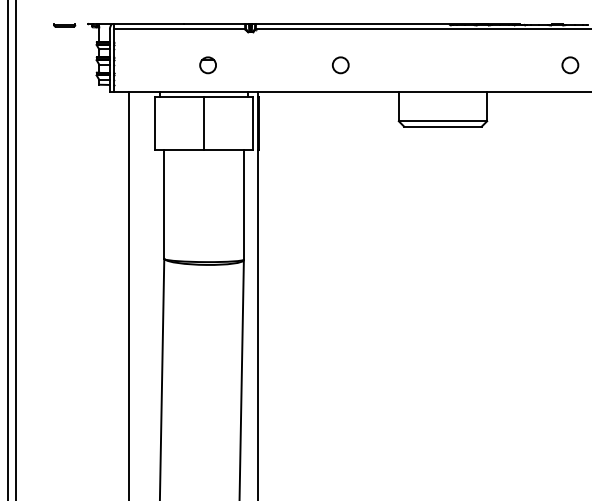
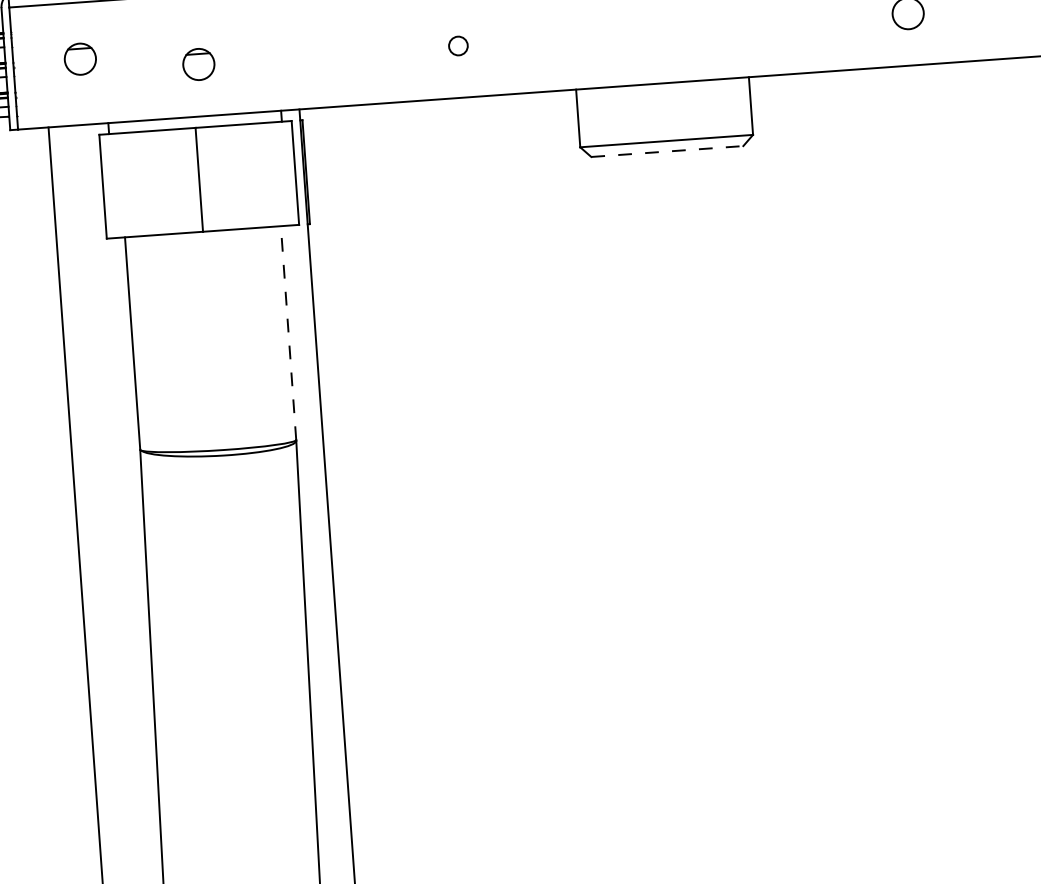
part: (147, 58) -> (79, 59), added
circle: (340, 65) -> (458, 46), size x0.6
line: (442, 126) -> (666, 151), solid -> dashed
line: (243, 205) -> (287, 333), solid -> dashed

